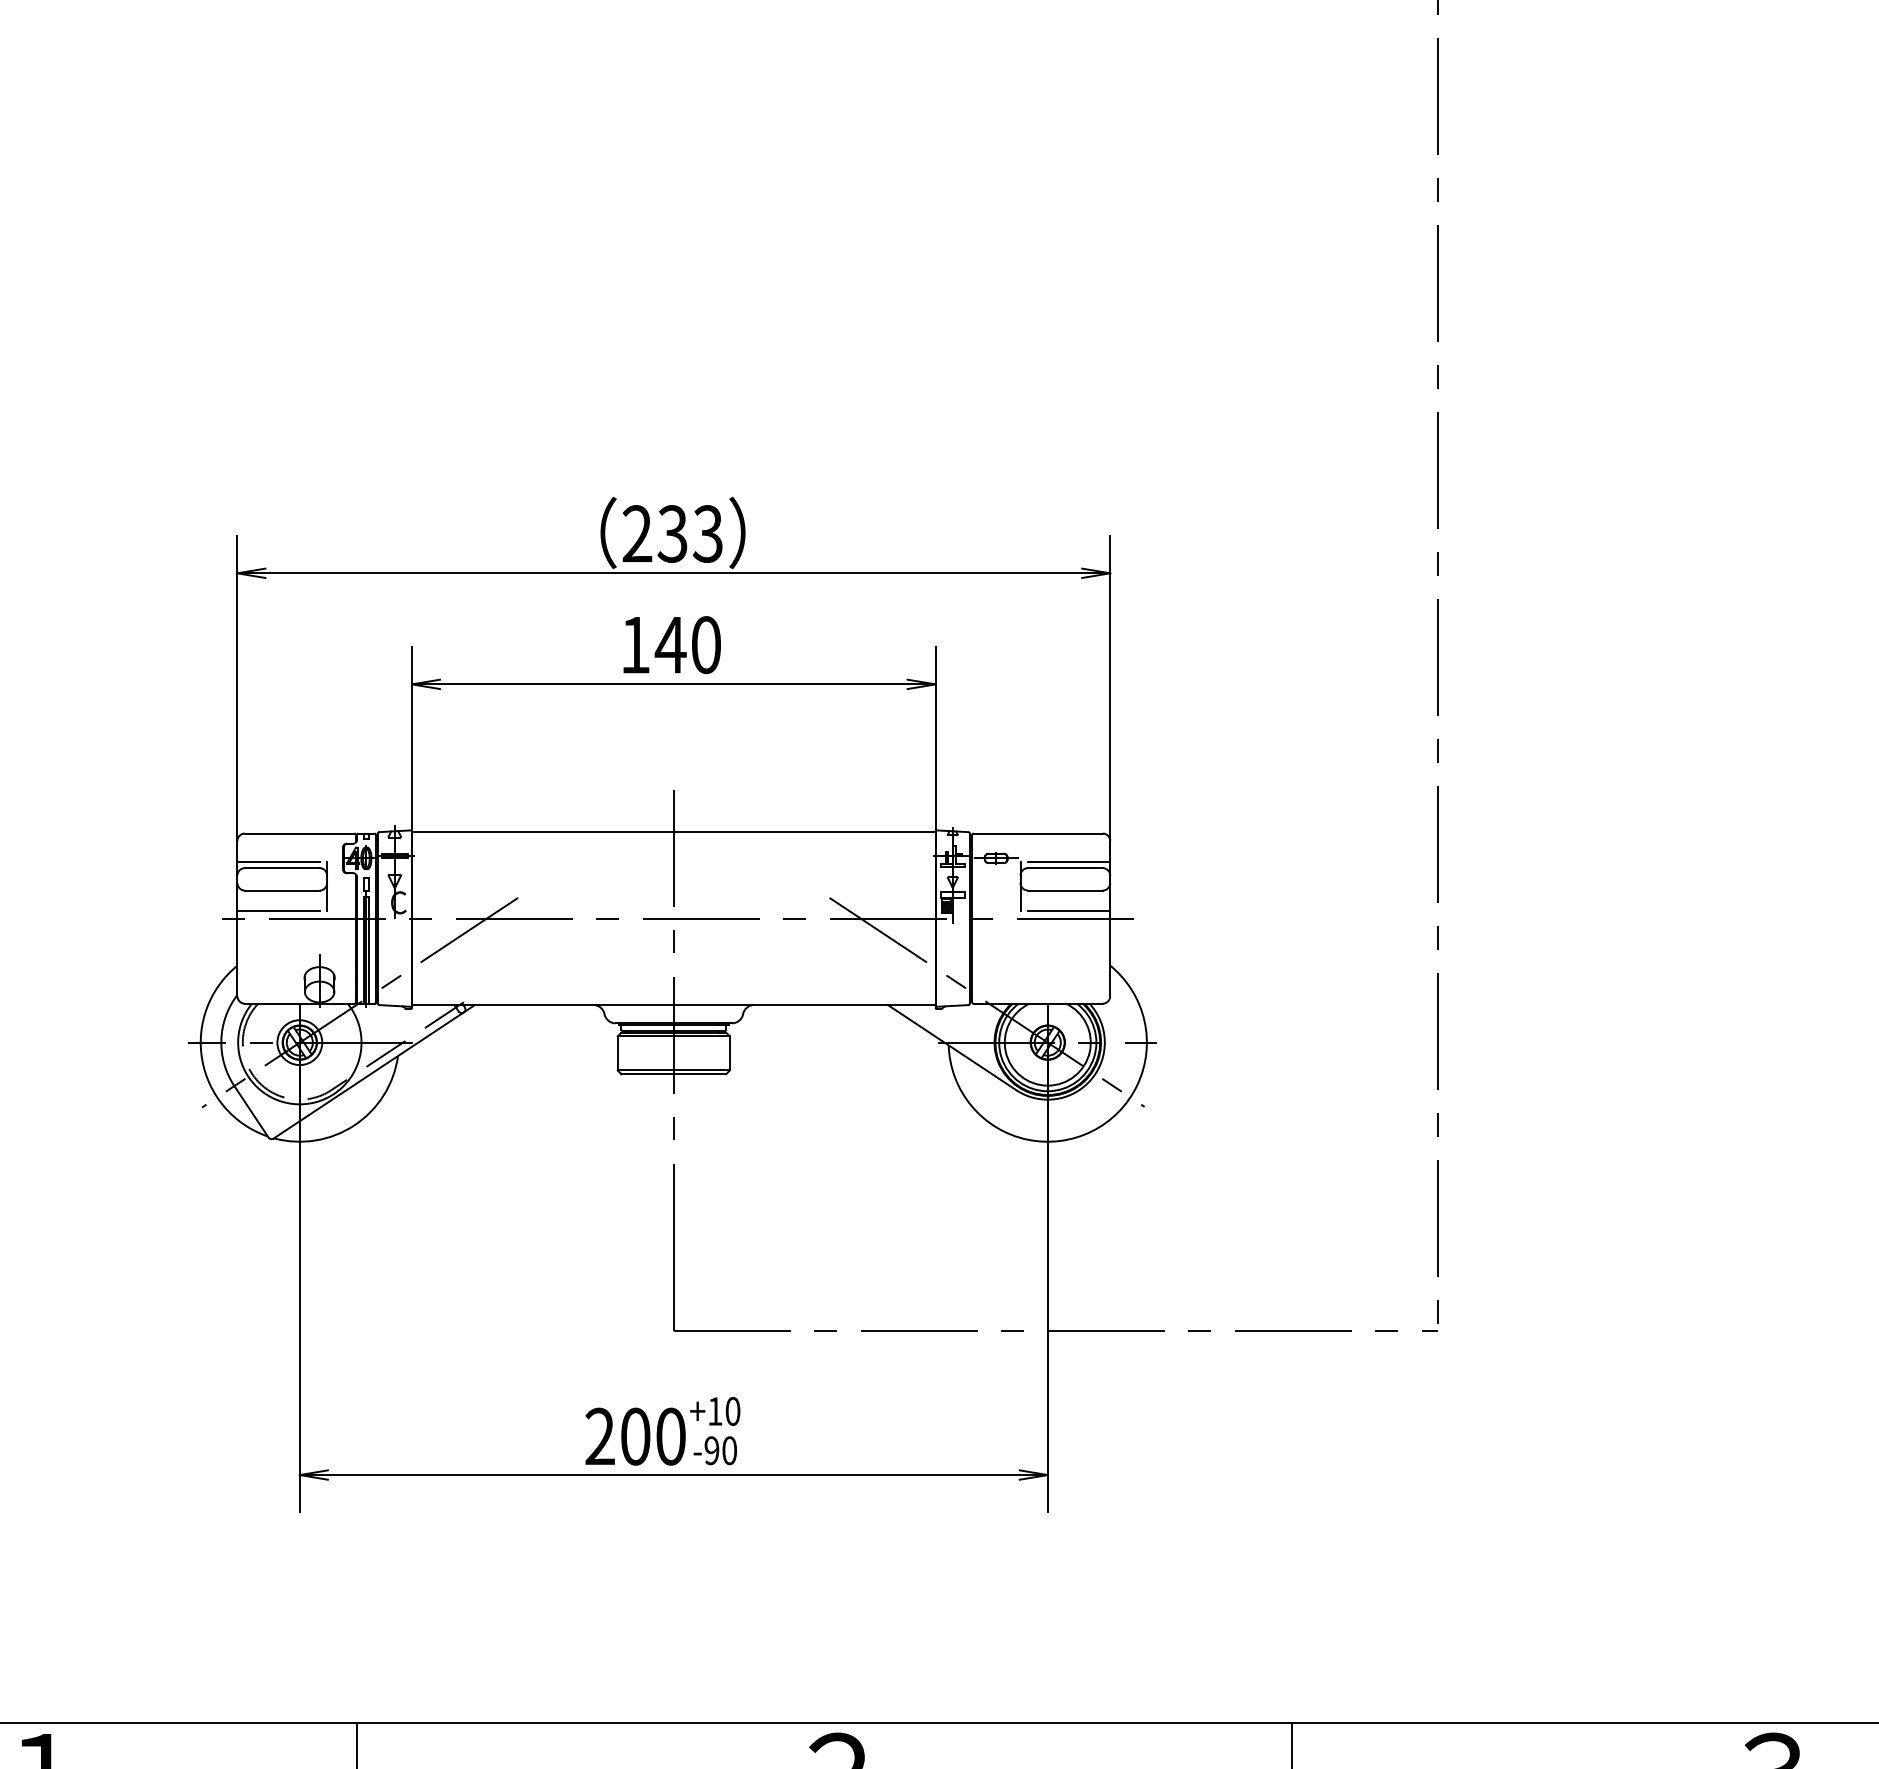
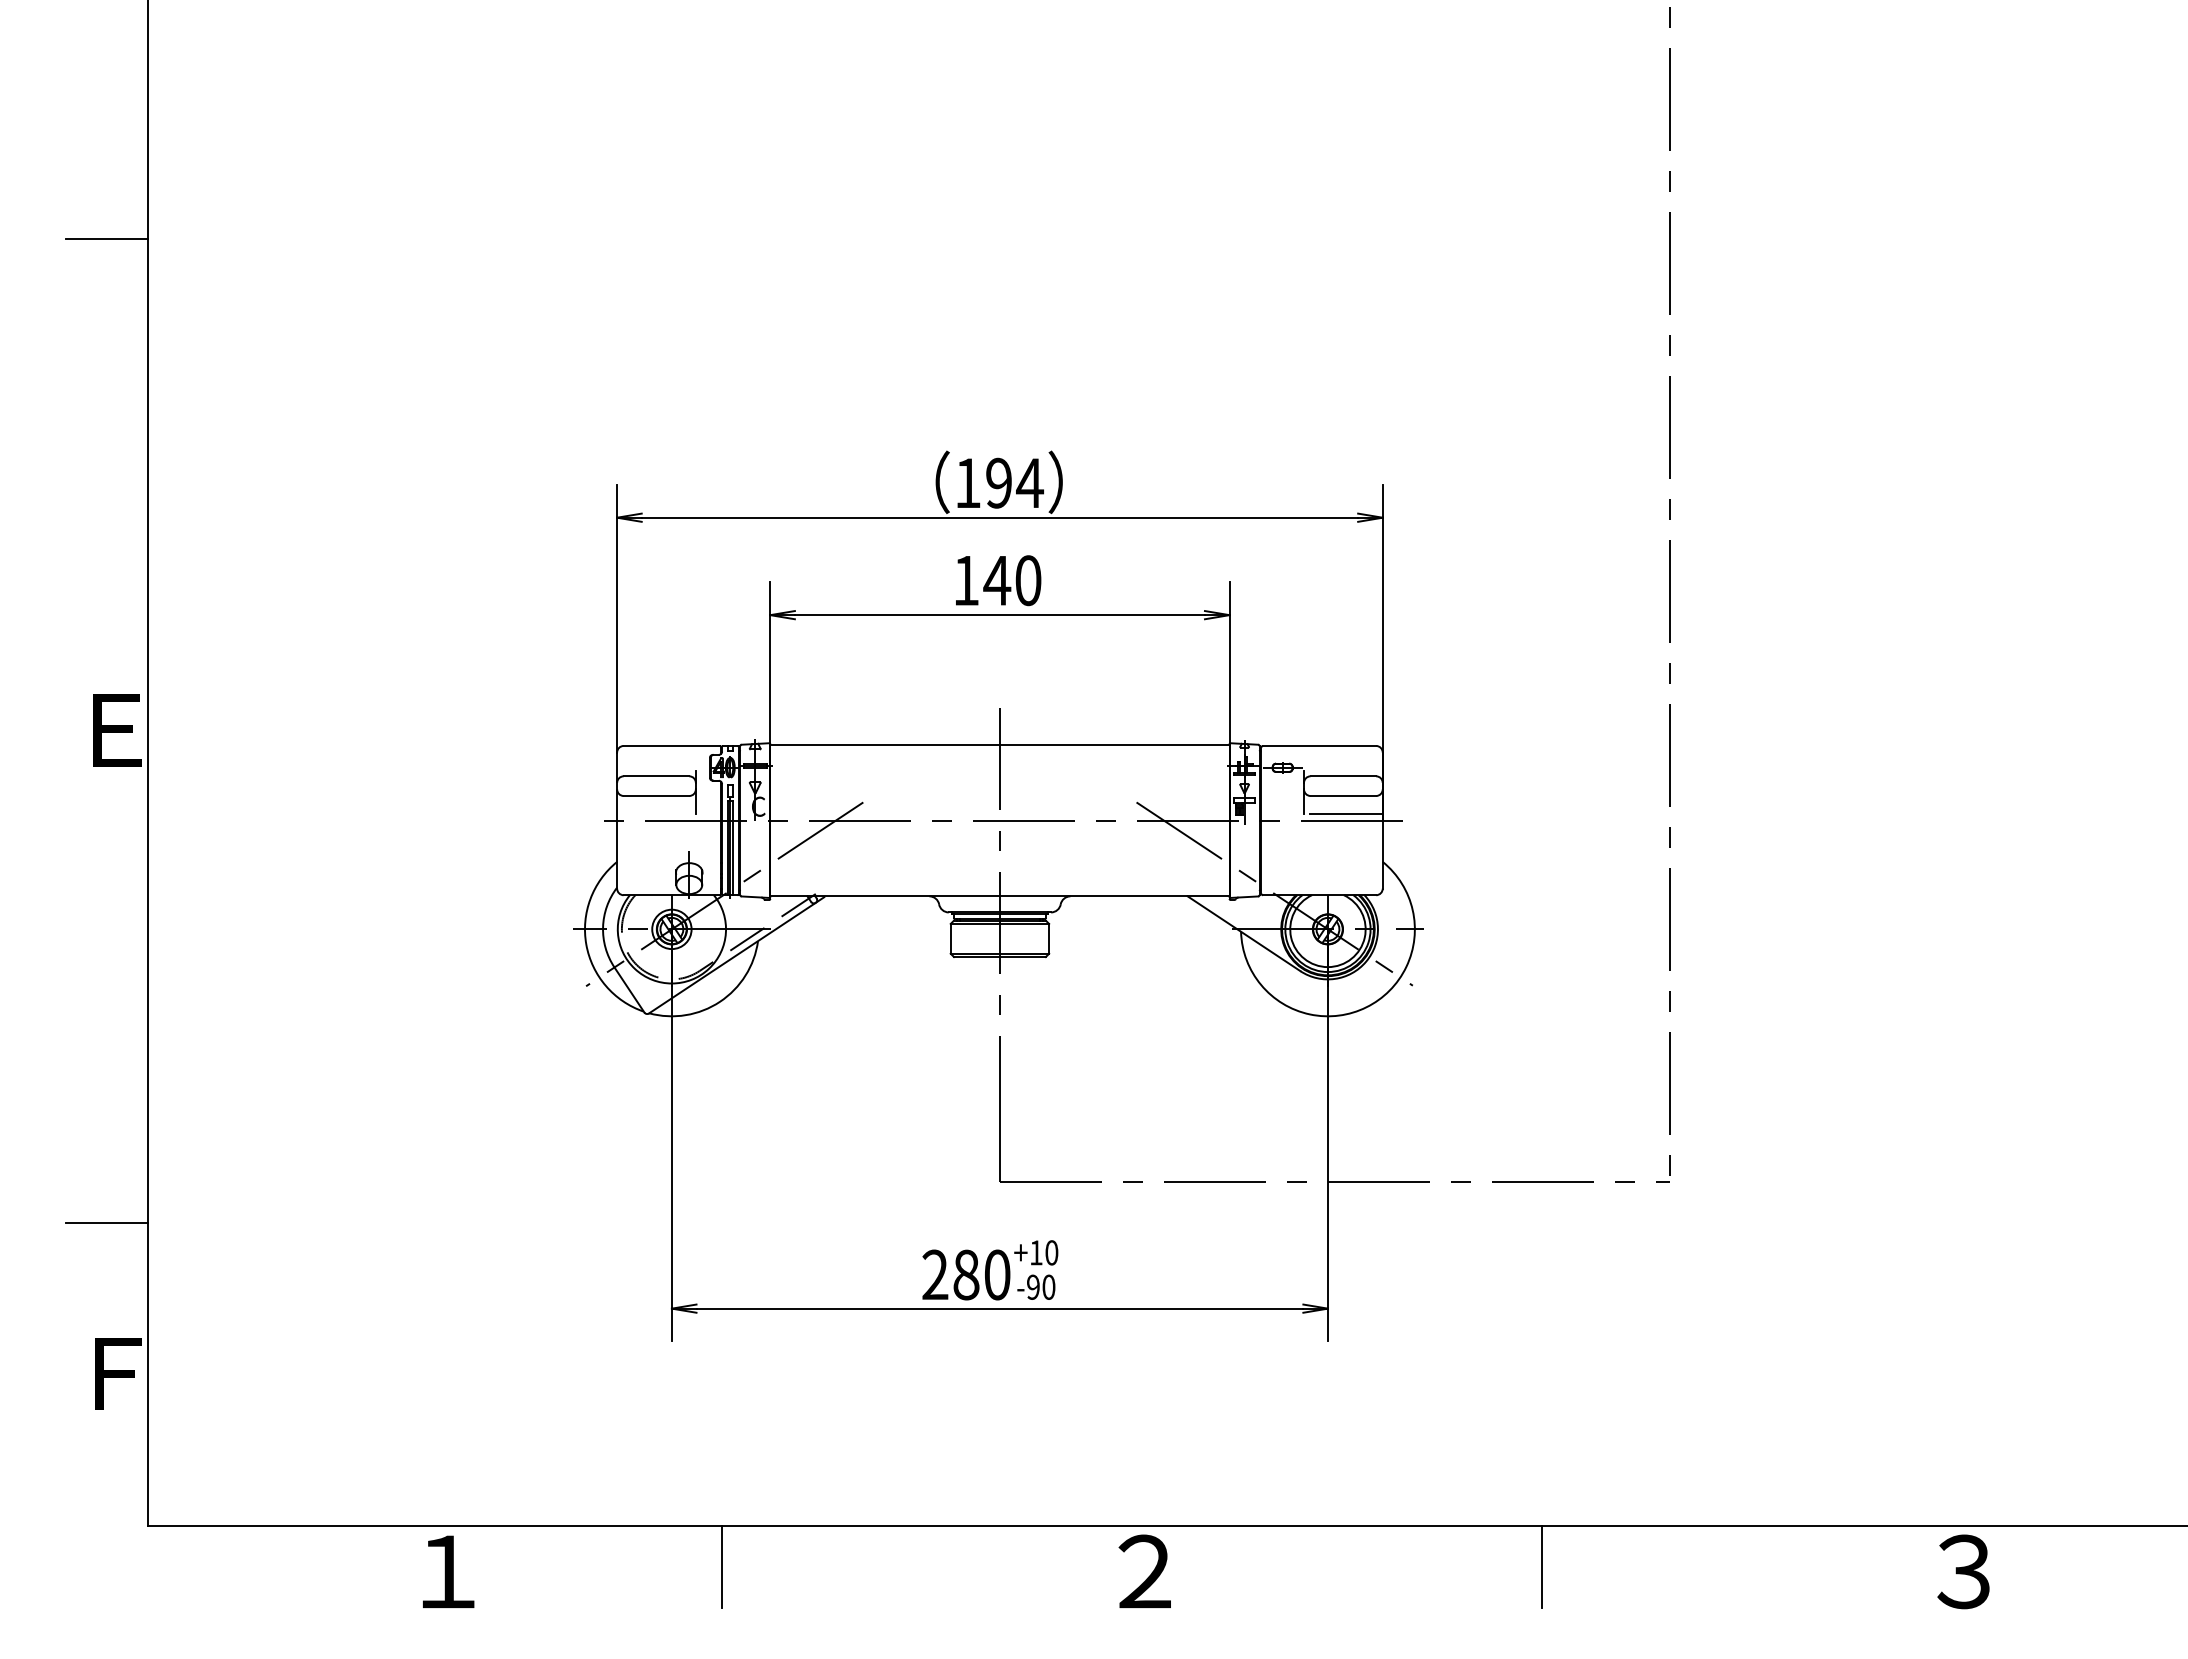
text: (673, 533) -> (999, 482), 233 -> 194
line: (278, 861) -> (653, 770), removed
line: (1068, 861) -> (1346, 770), removed
line: (278, 910) -> (653, 813), removed
text: (635, 1436) -> (966, 1274), 200 -> 280

